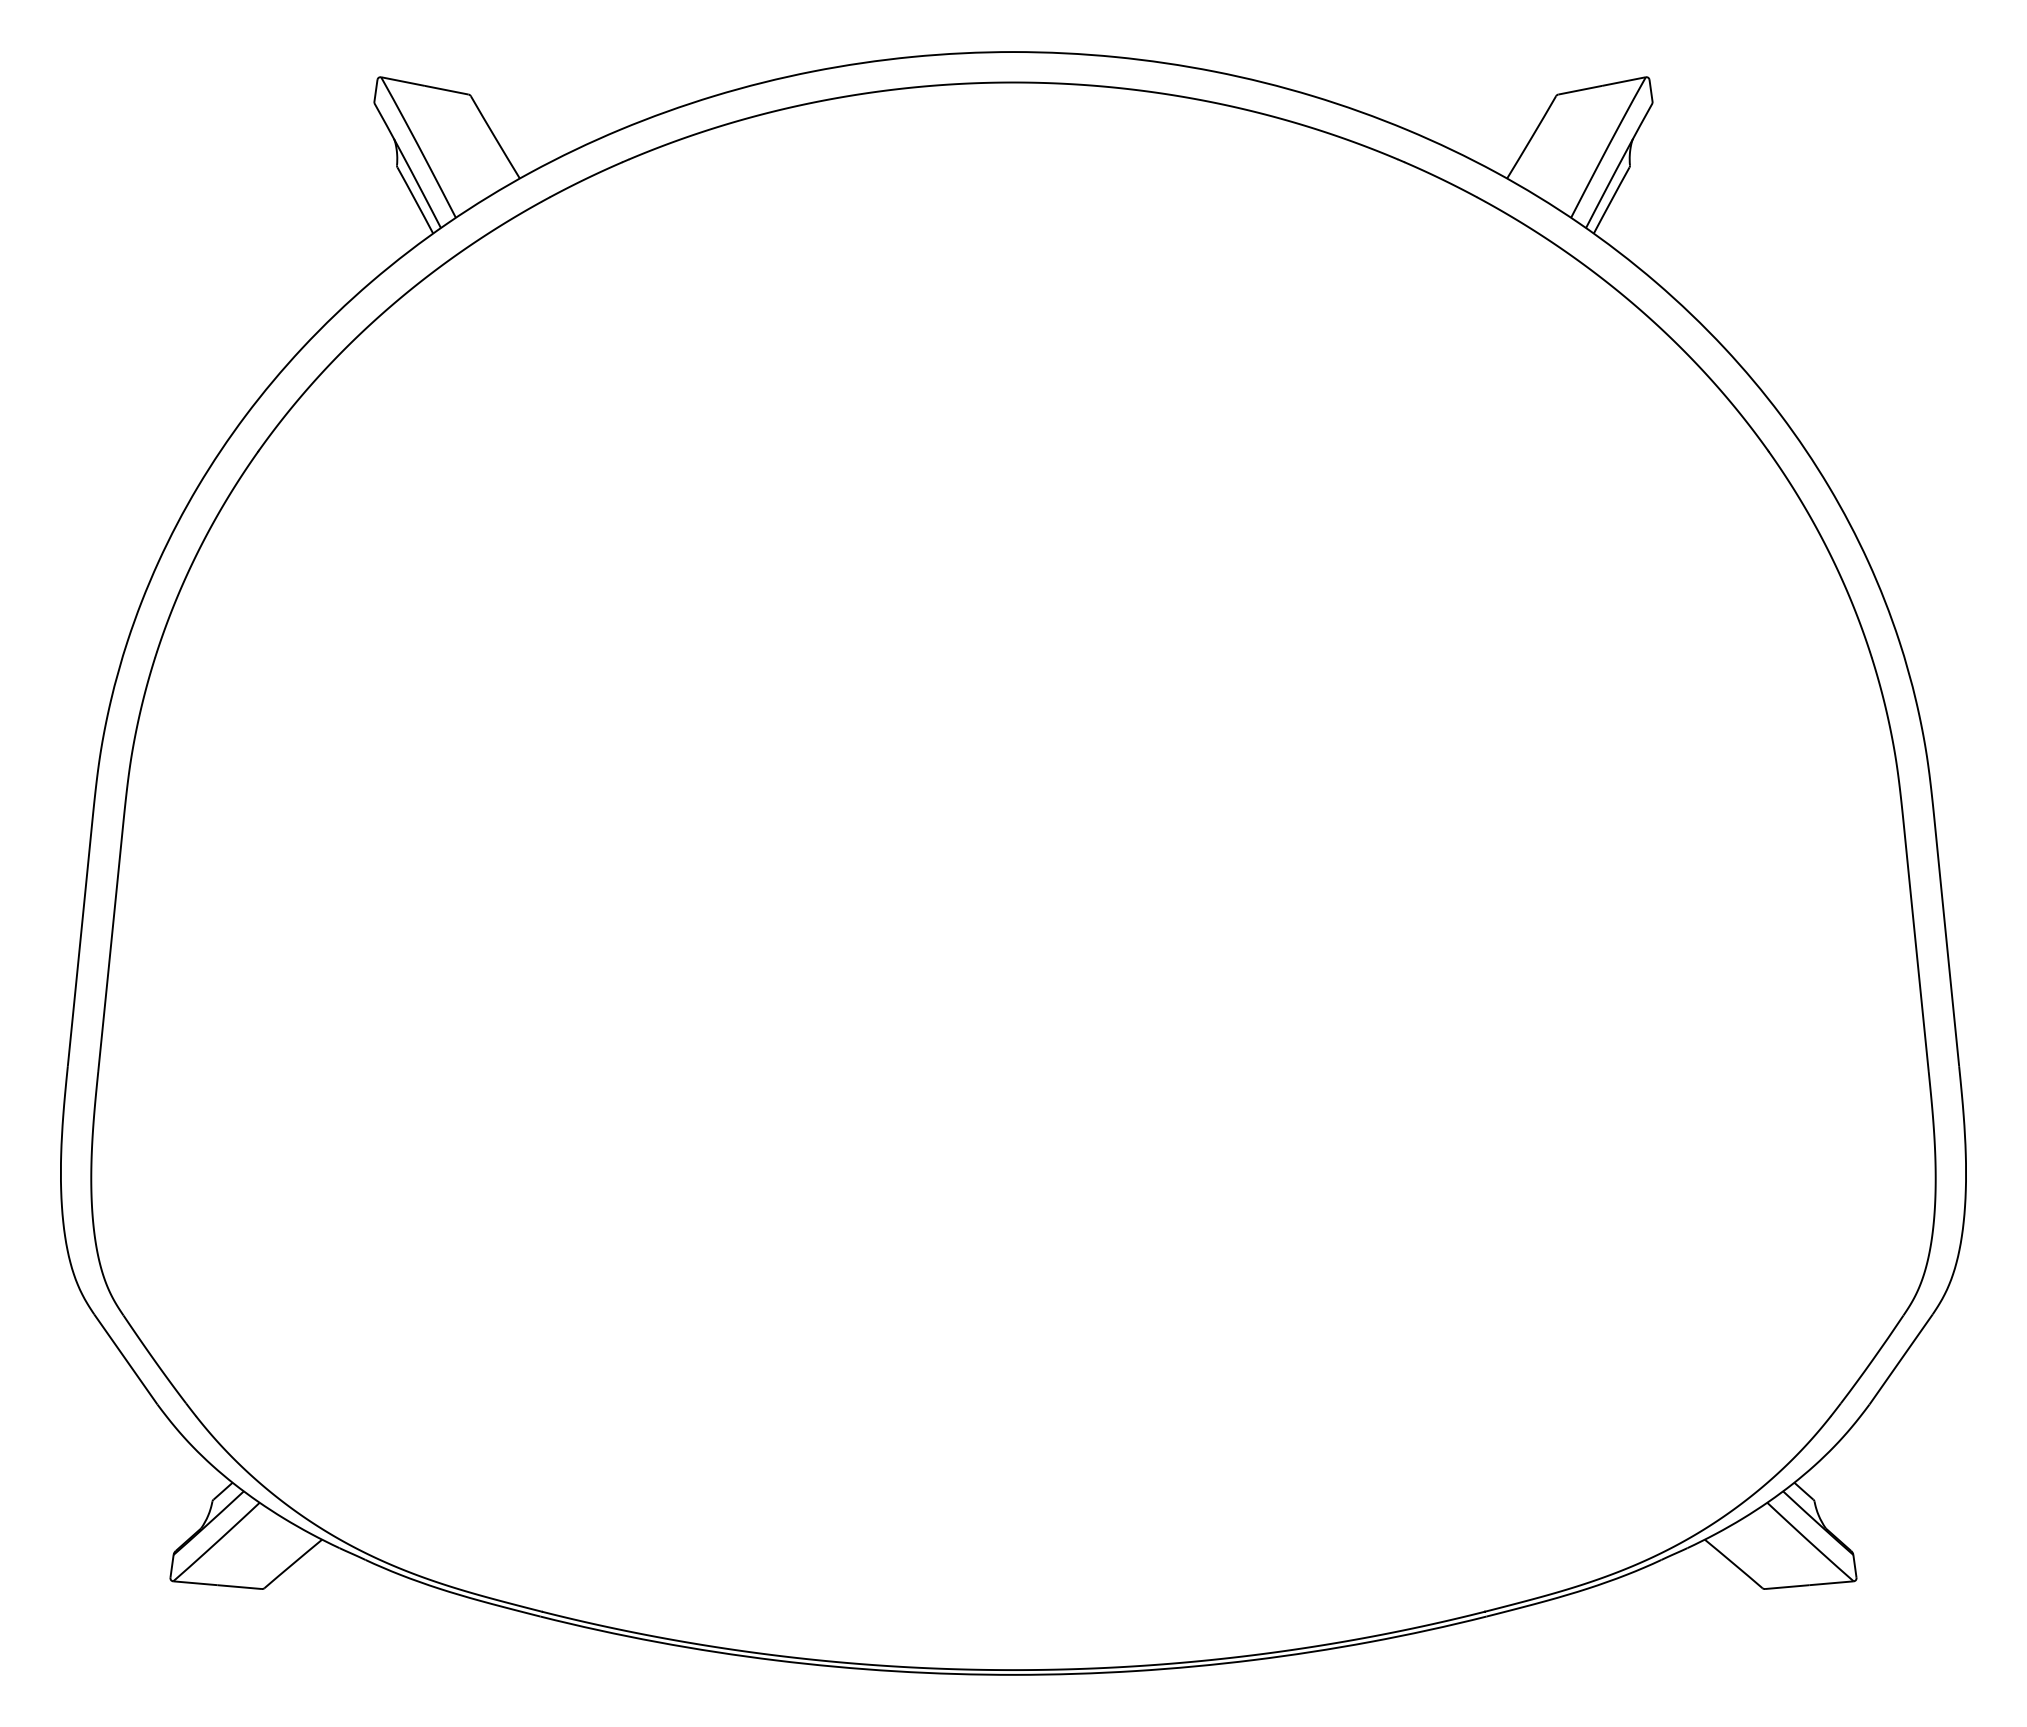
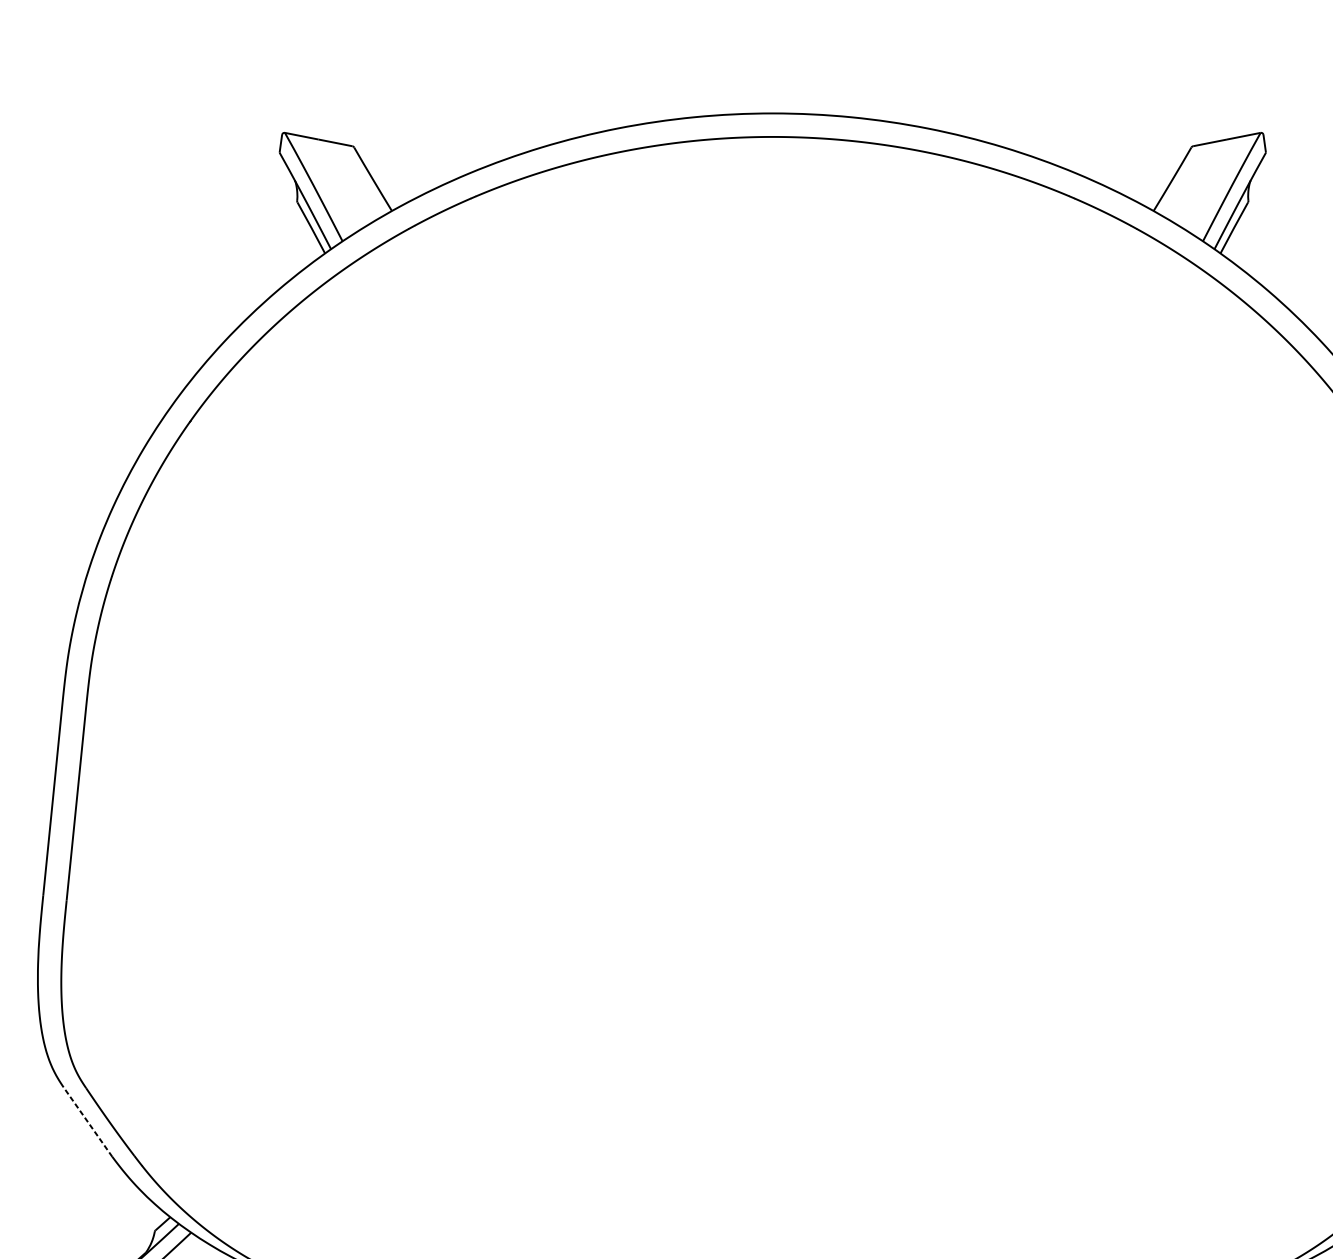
line: (125, 1359) -> (87, 1122), solid -> dashed

